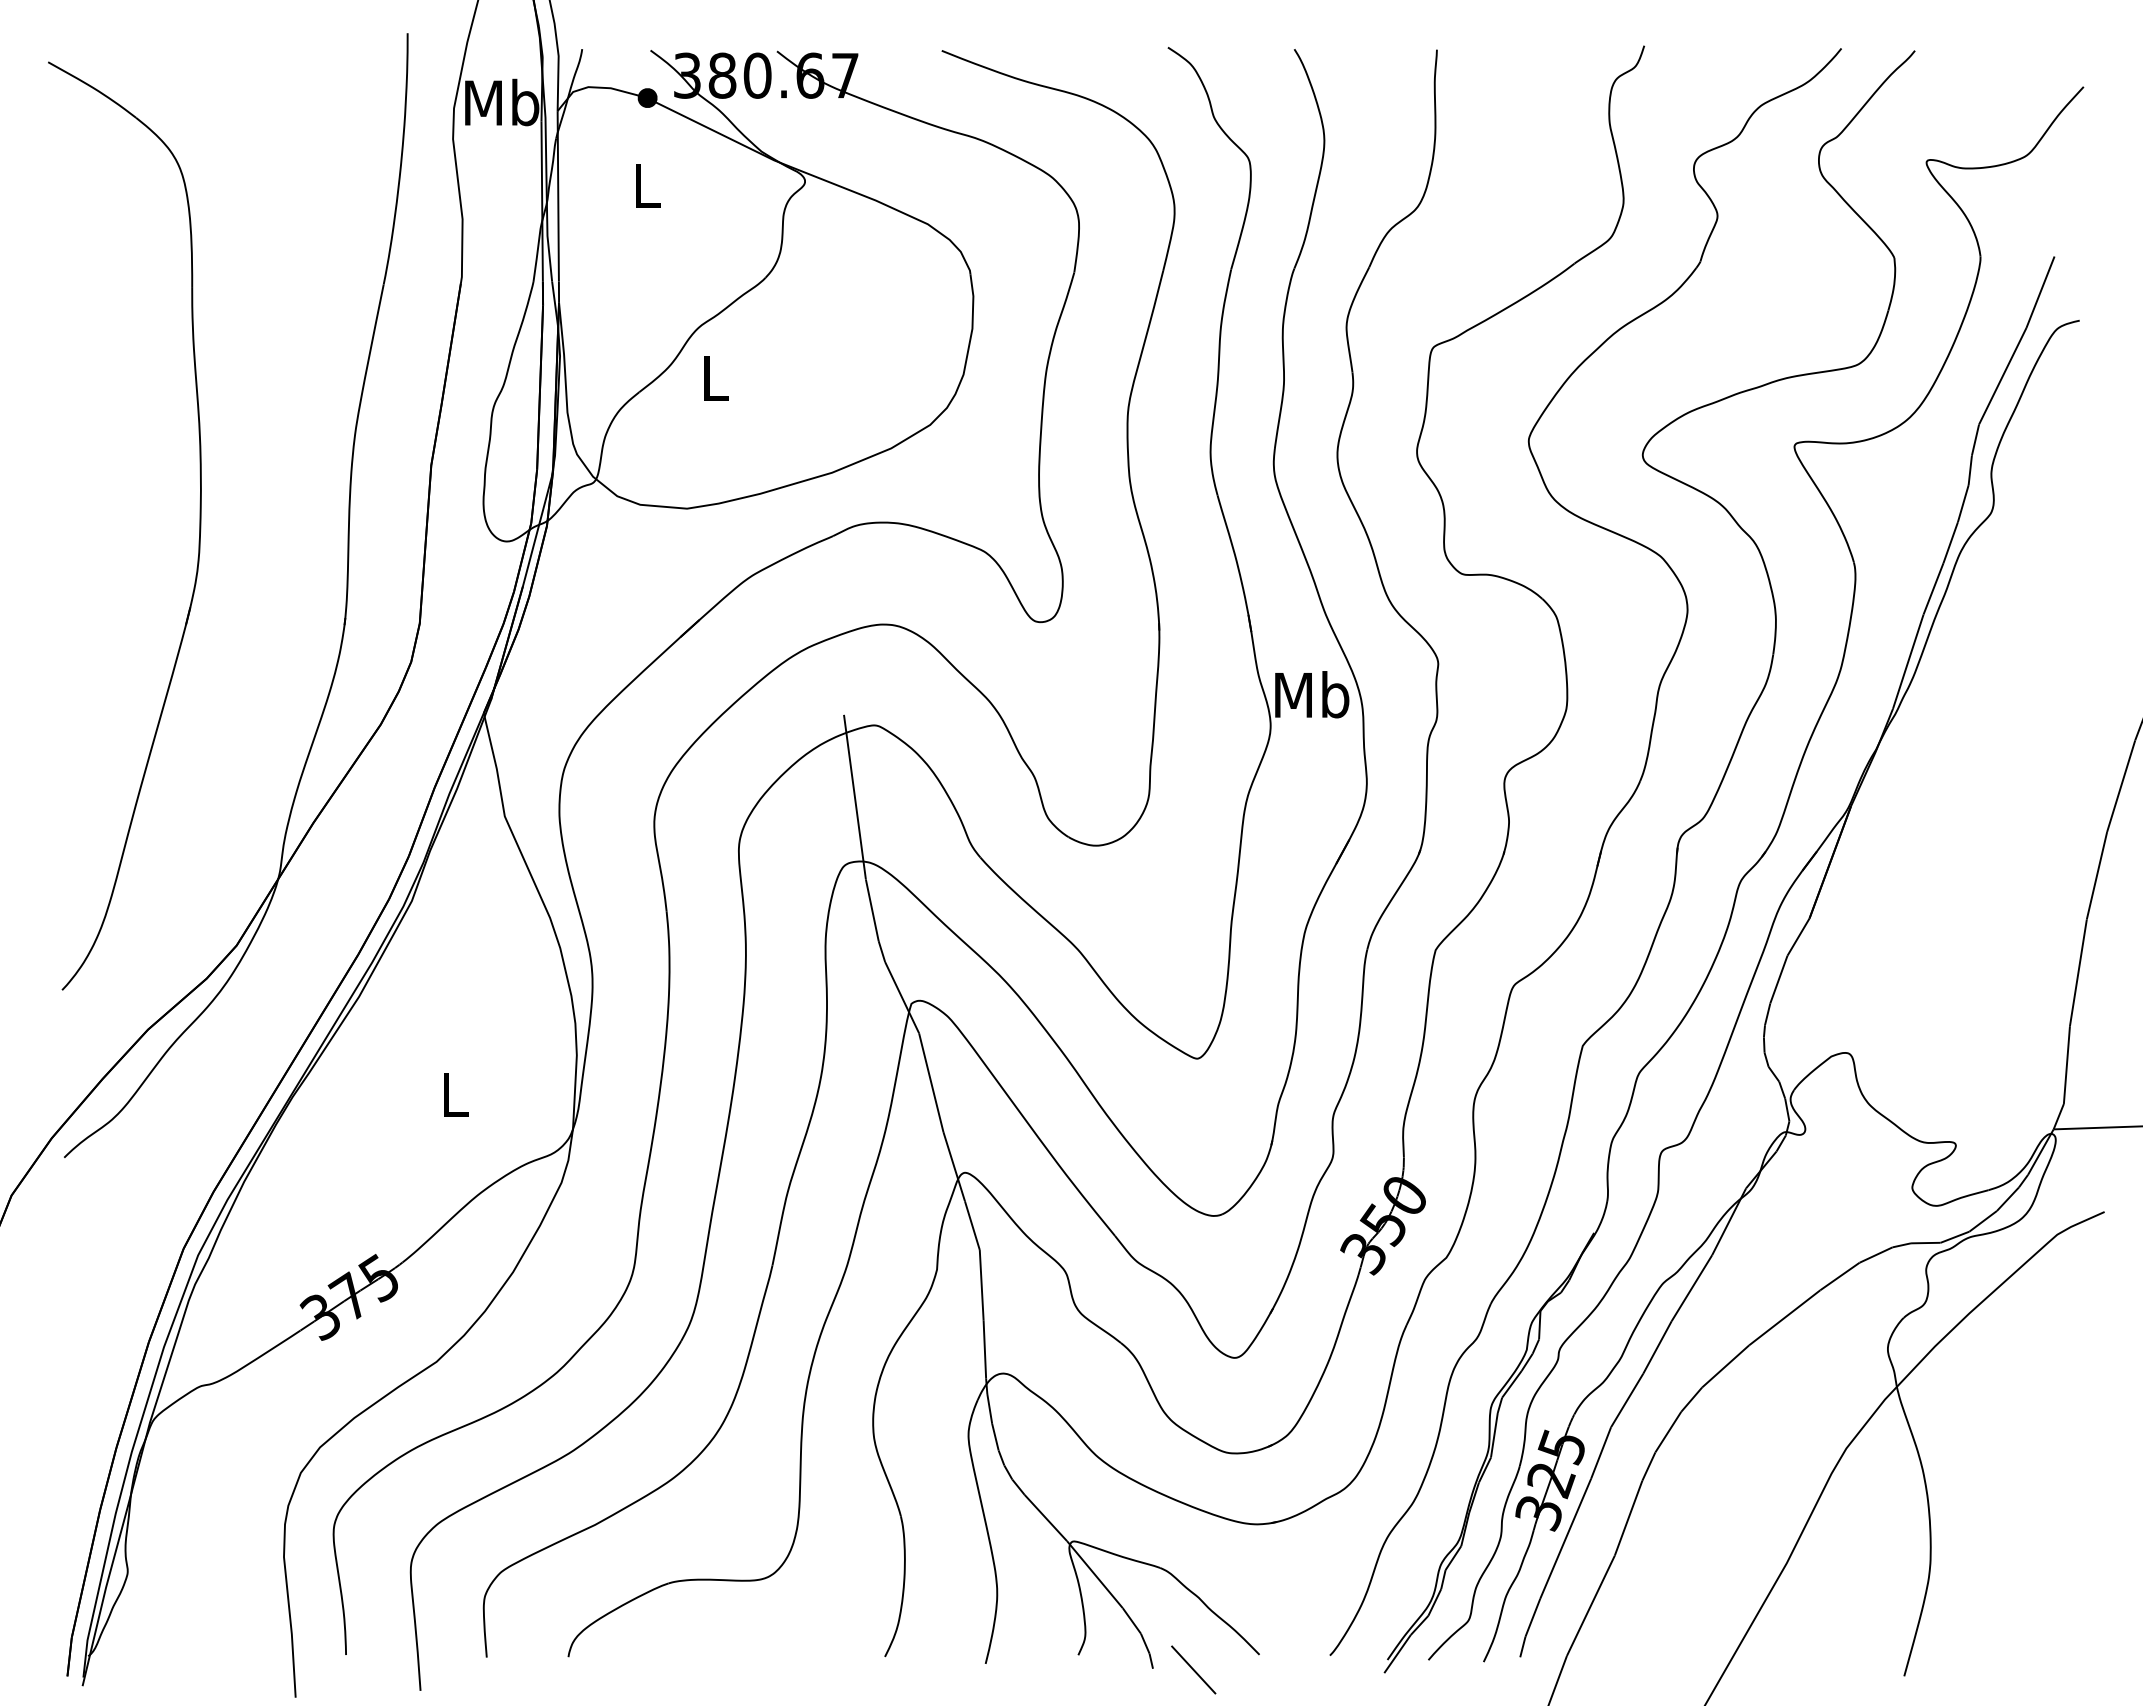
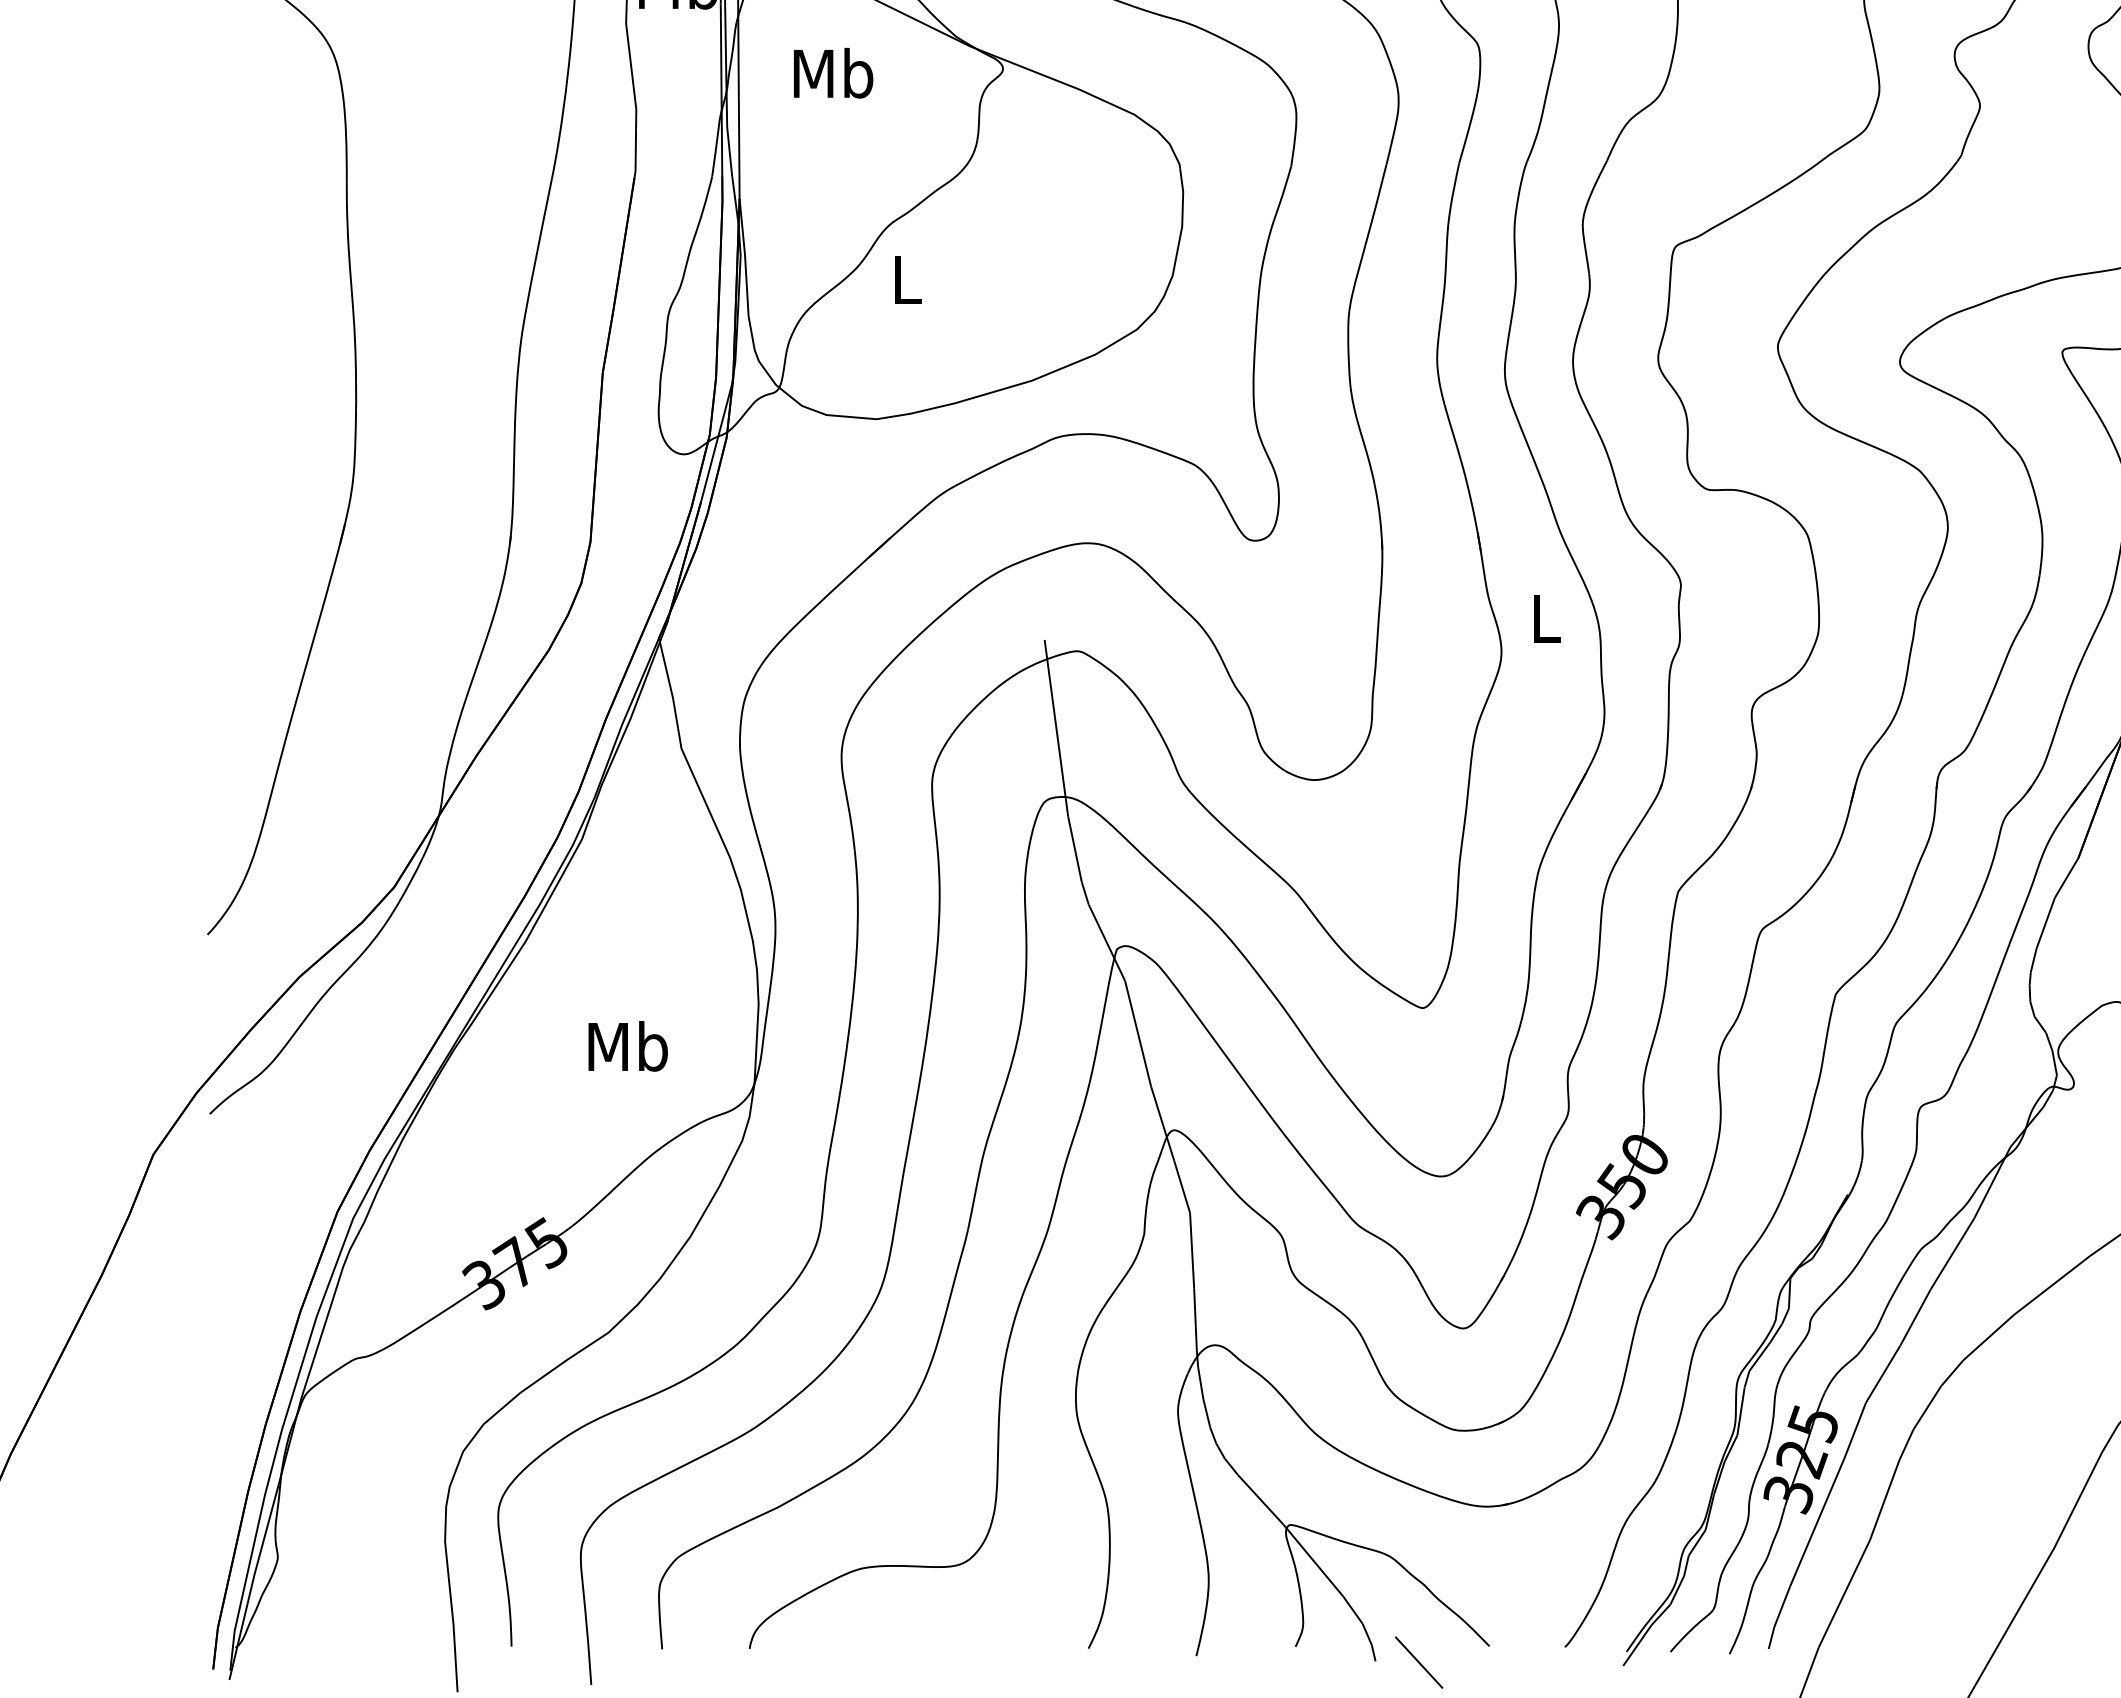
text: (646, 185) -> (833, 73), L -> Mb
text: (1312, 694) -> (1546, 618), Mb -> L
text: (455, 1094) -> (628, 1046), L -> Mb

